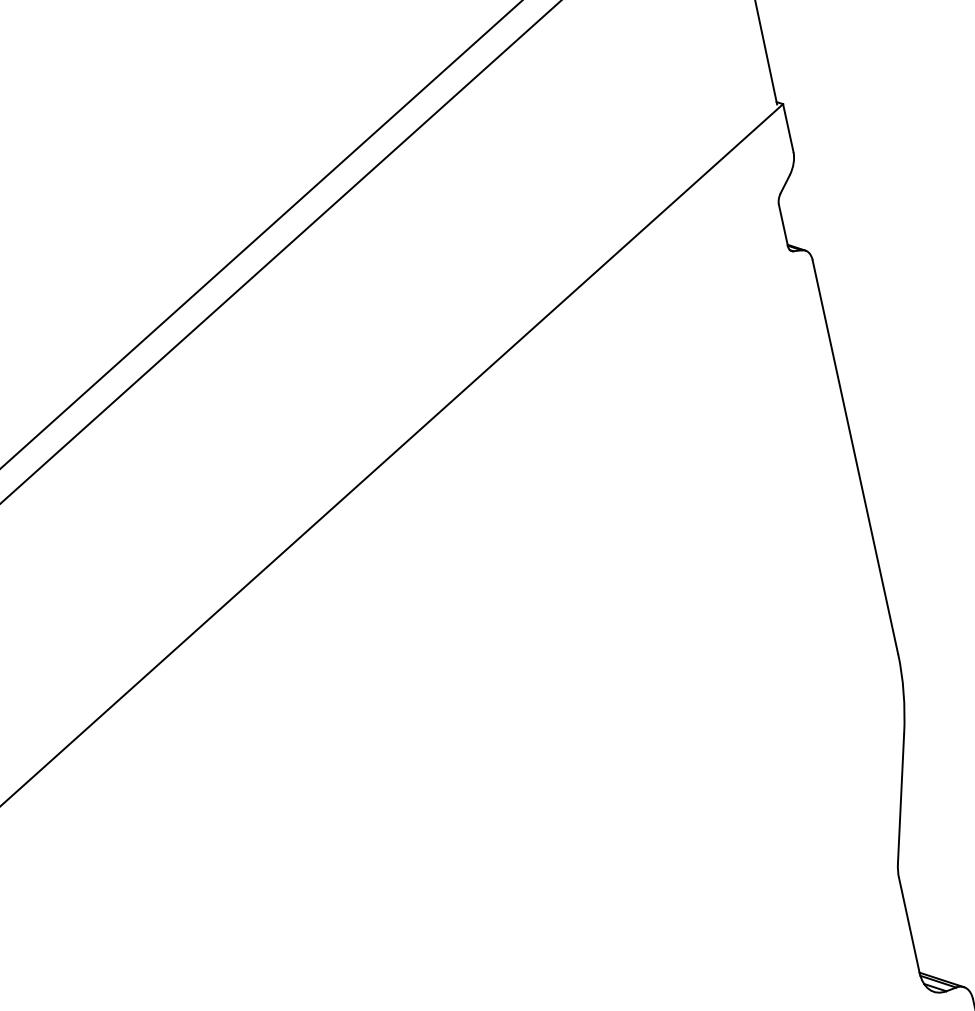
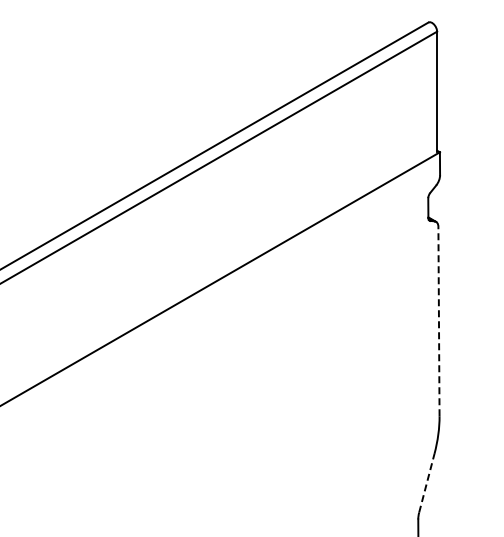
line: (854, 457) -> (438, 321), solid -> dashed
line: (899, 797) -> (426, 482), solid -> dashed

